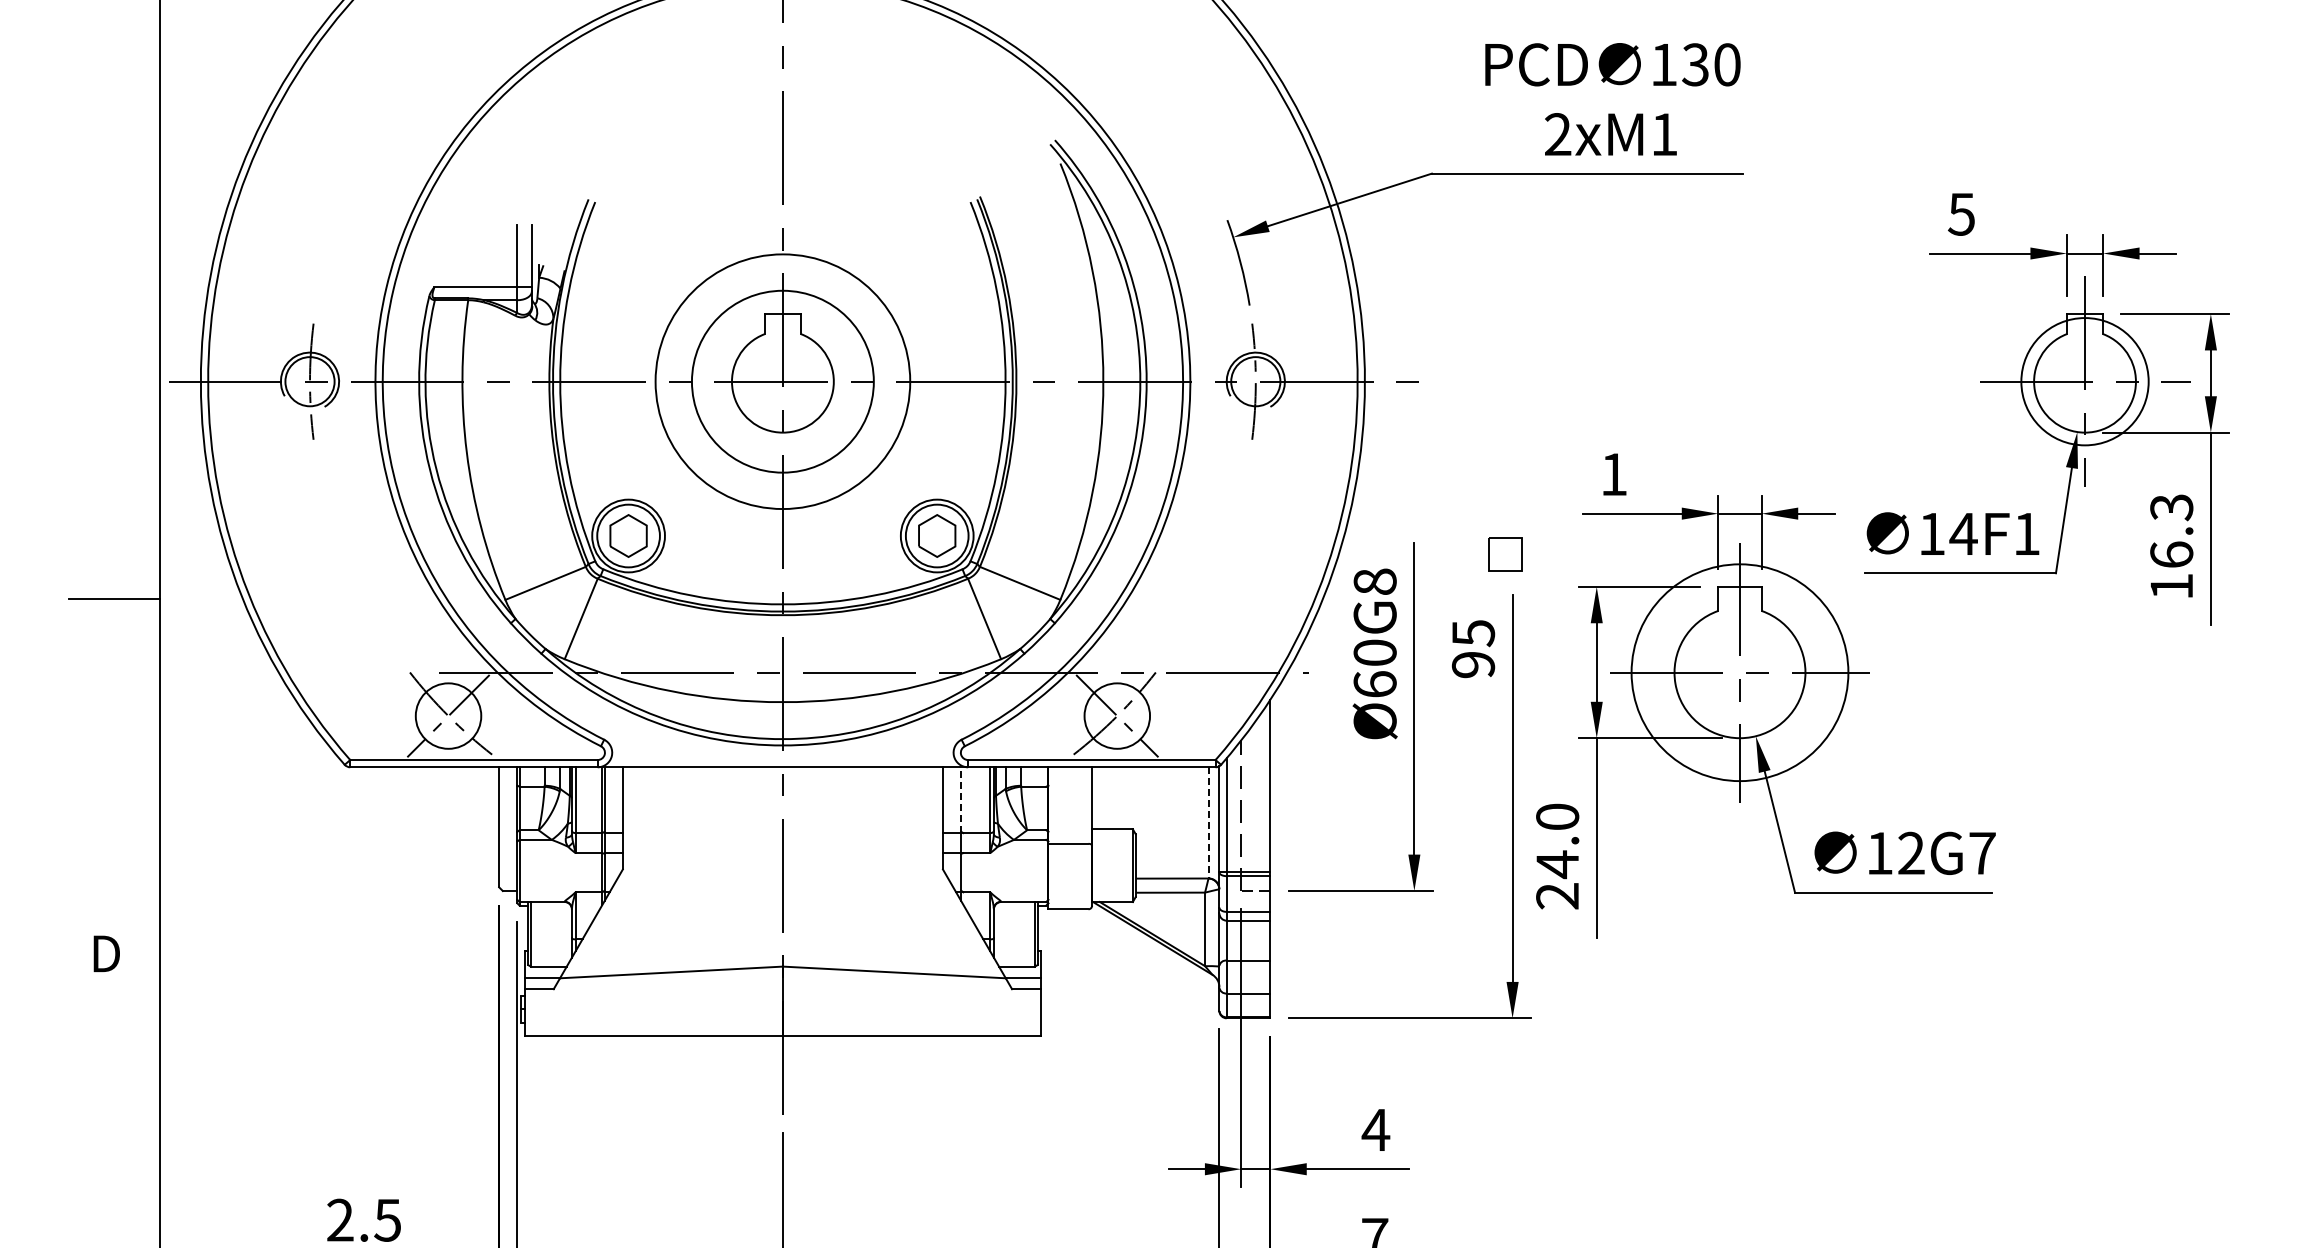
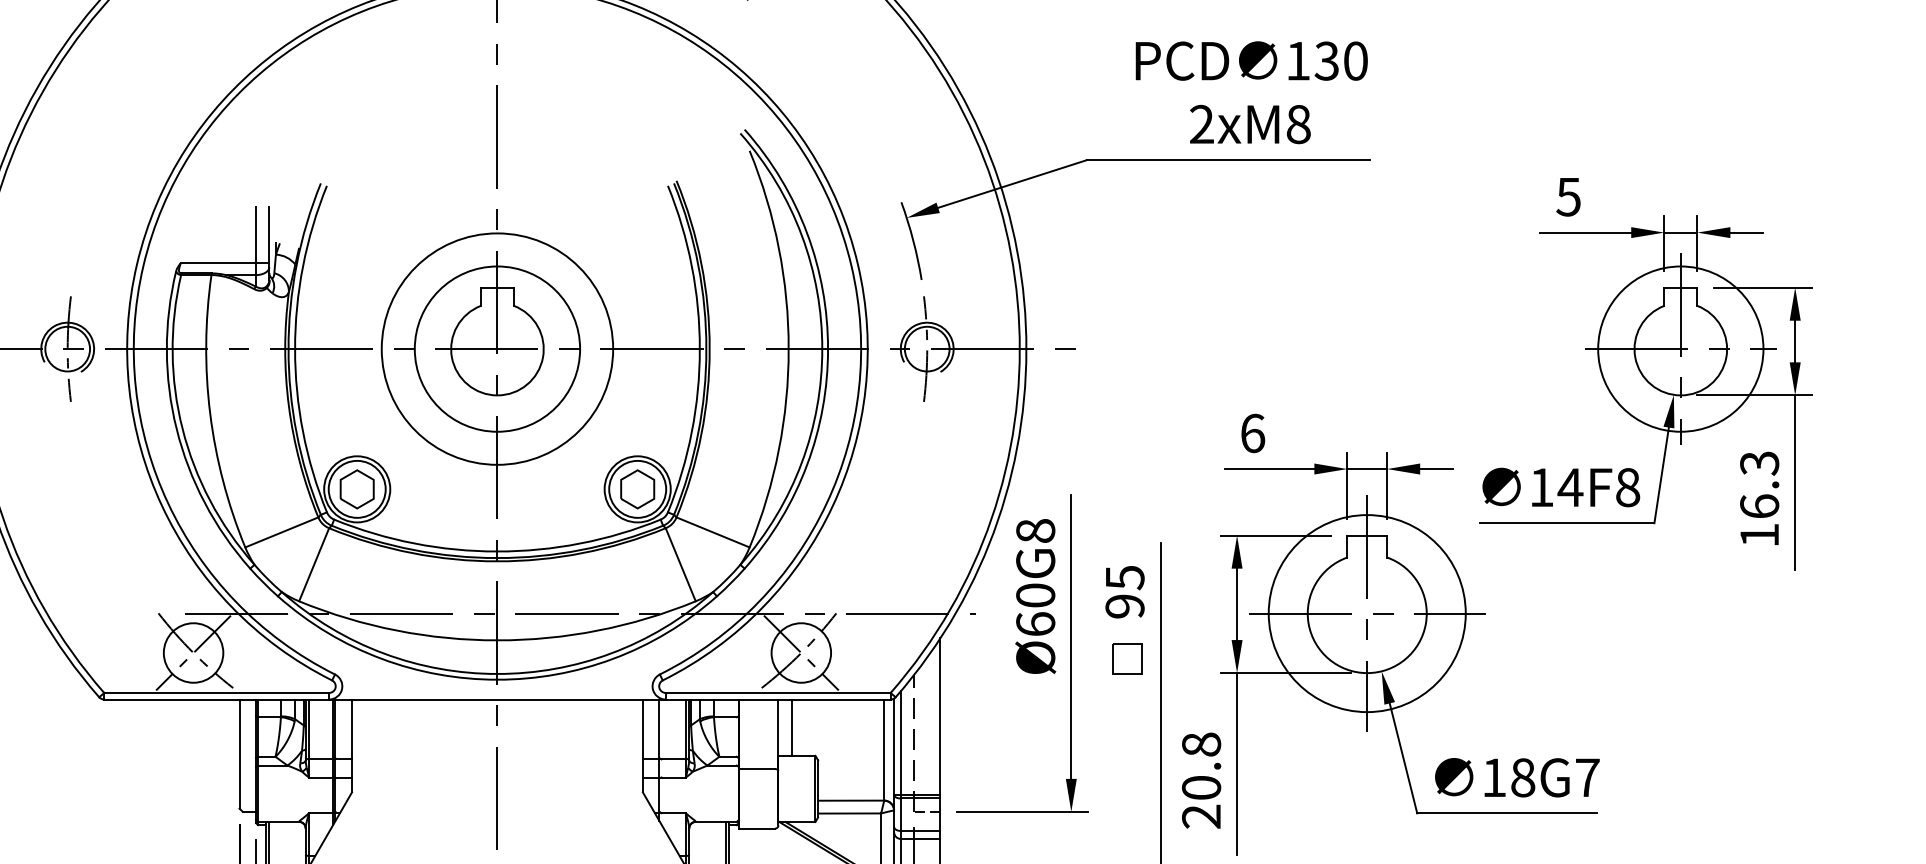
text: (1664, 134) -> (1298, 124), 2xM1 -> 2xM8
circle: (2084, 381) -> (1680, 348), size x1.43
text: (1614, 474) -> (1253, 433), 1 -> 6
text: (2027, 533) -> (1628, 487), 14F1 -> 14F8
part: (1505, 554) -> (1127, 658), moved
line: (1106, 798) -> (791, 727), added
line: (961, 800) -> (659, 729), dashed -> solid
line: (1208, 822) -> (884, 749), dashed -> solid
text: (1557, 841) -> (1201, 766), 24.0 -> 20.8
text: (1911, 853) -> (1523, 777), 12G7 -> 18G7

